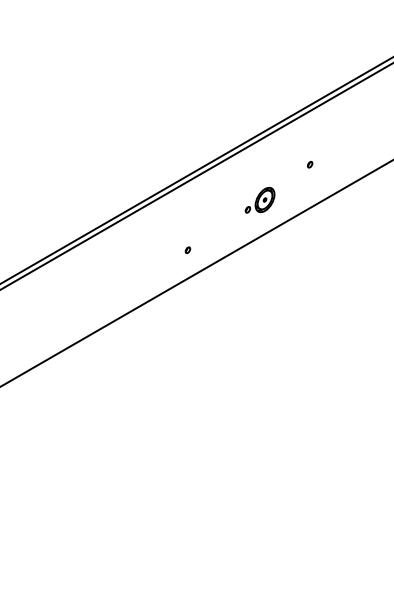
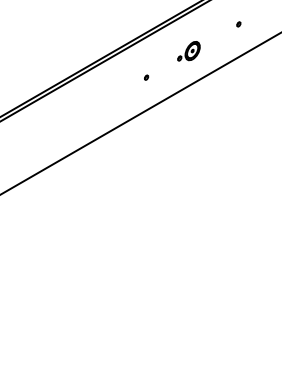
part: (259, 199) -> (188, 50), moved
part: (187, 249) -> (146, 77), moved

